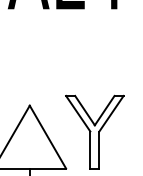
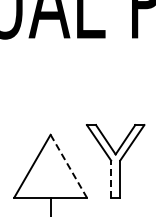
line: (48, 137) -> (69, 166), solid -> dashed
line: (90, 150) -> (111, 179), solid -> dashed

